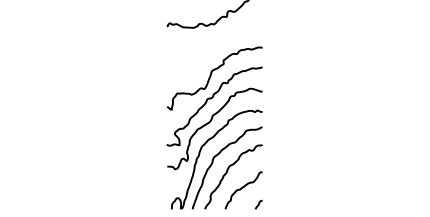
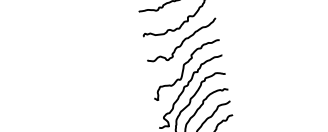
curve: (215, 40) -> (182, 40), added

